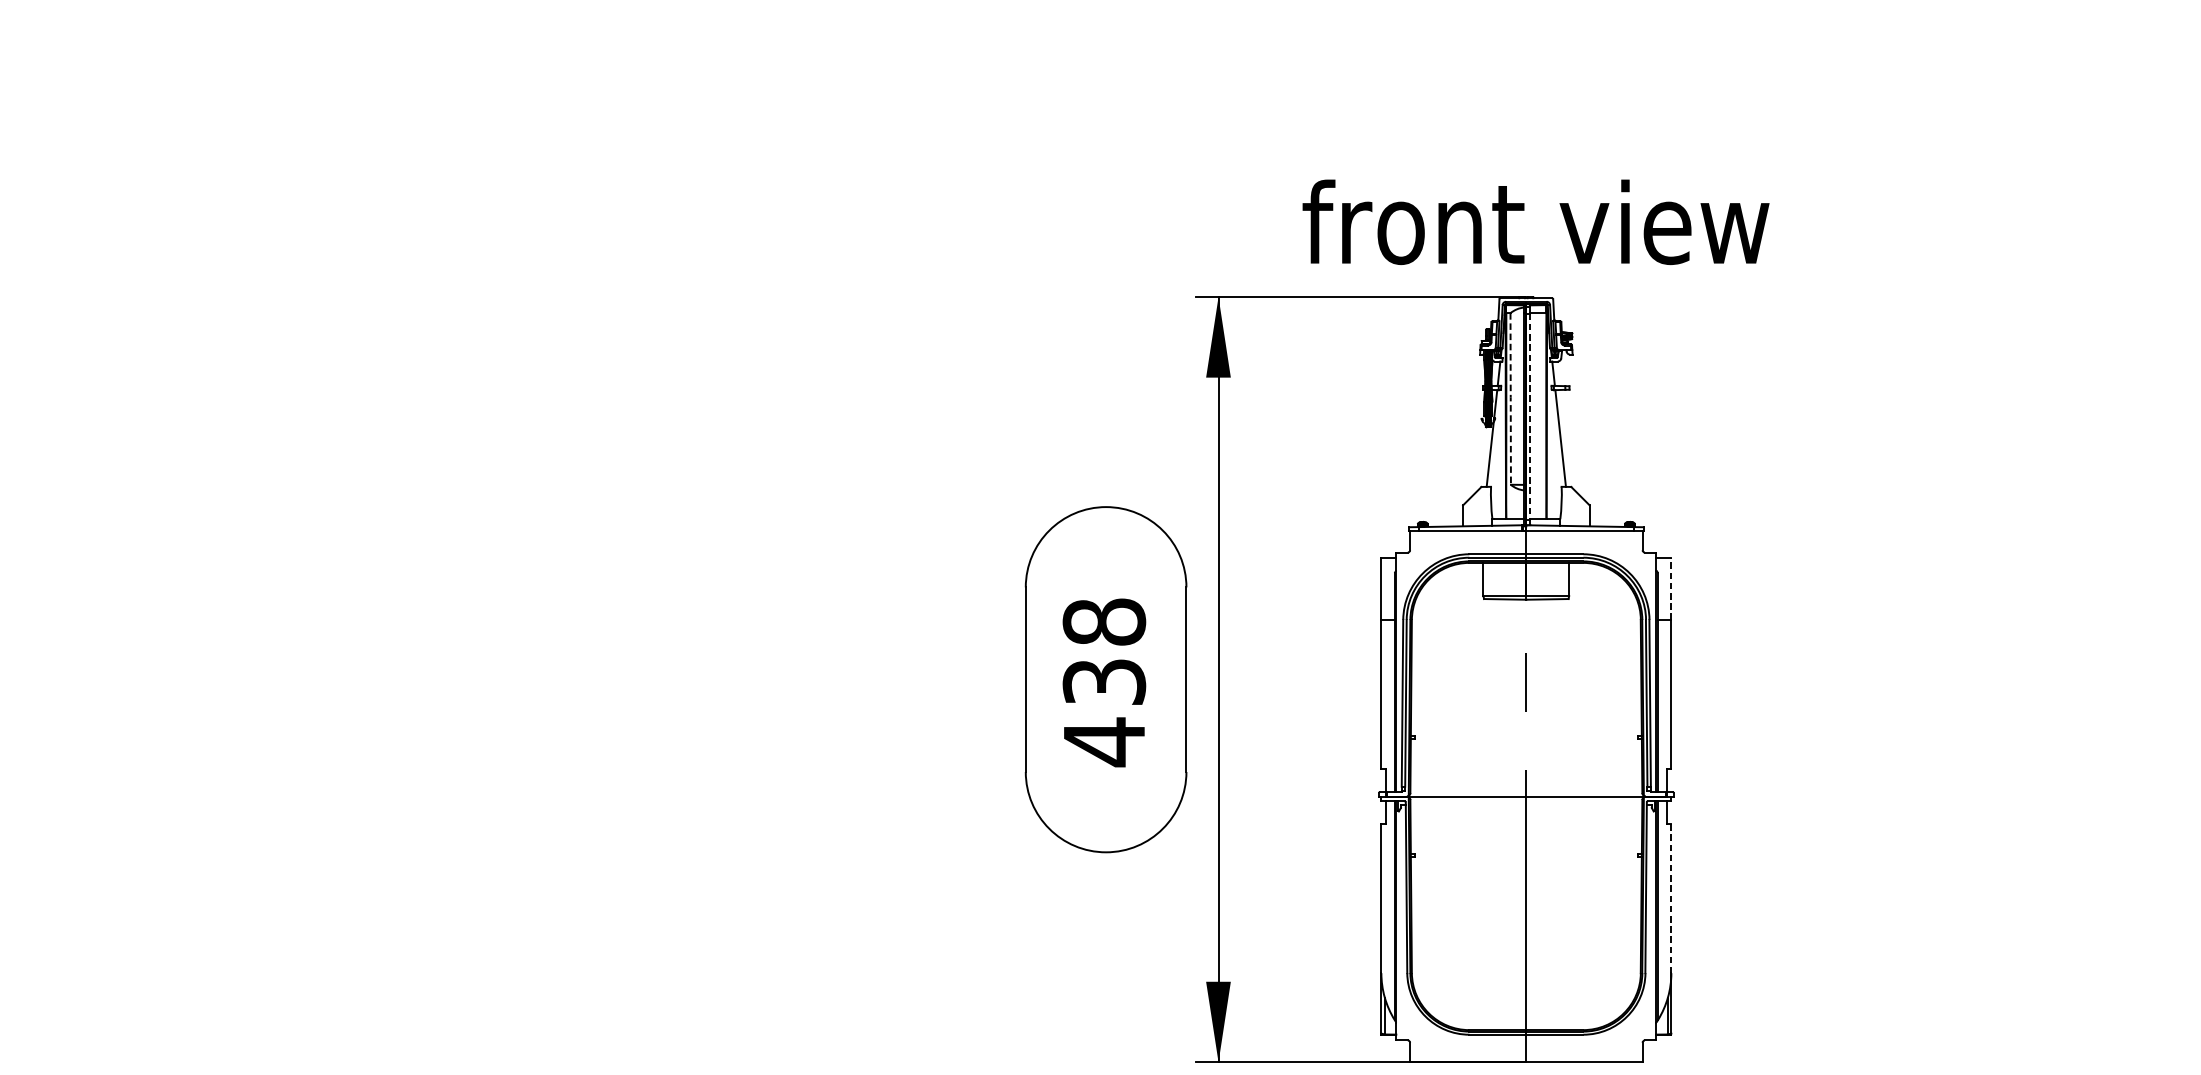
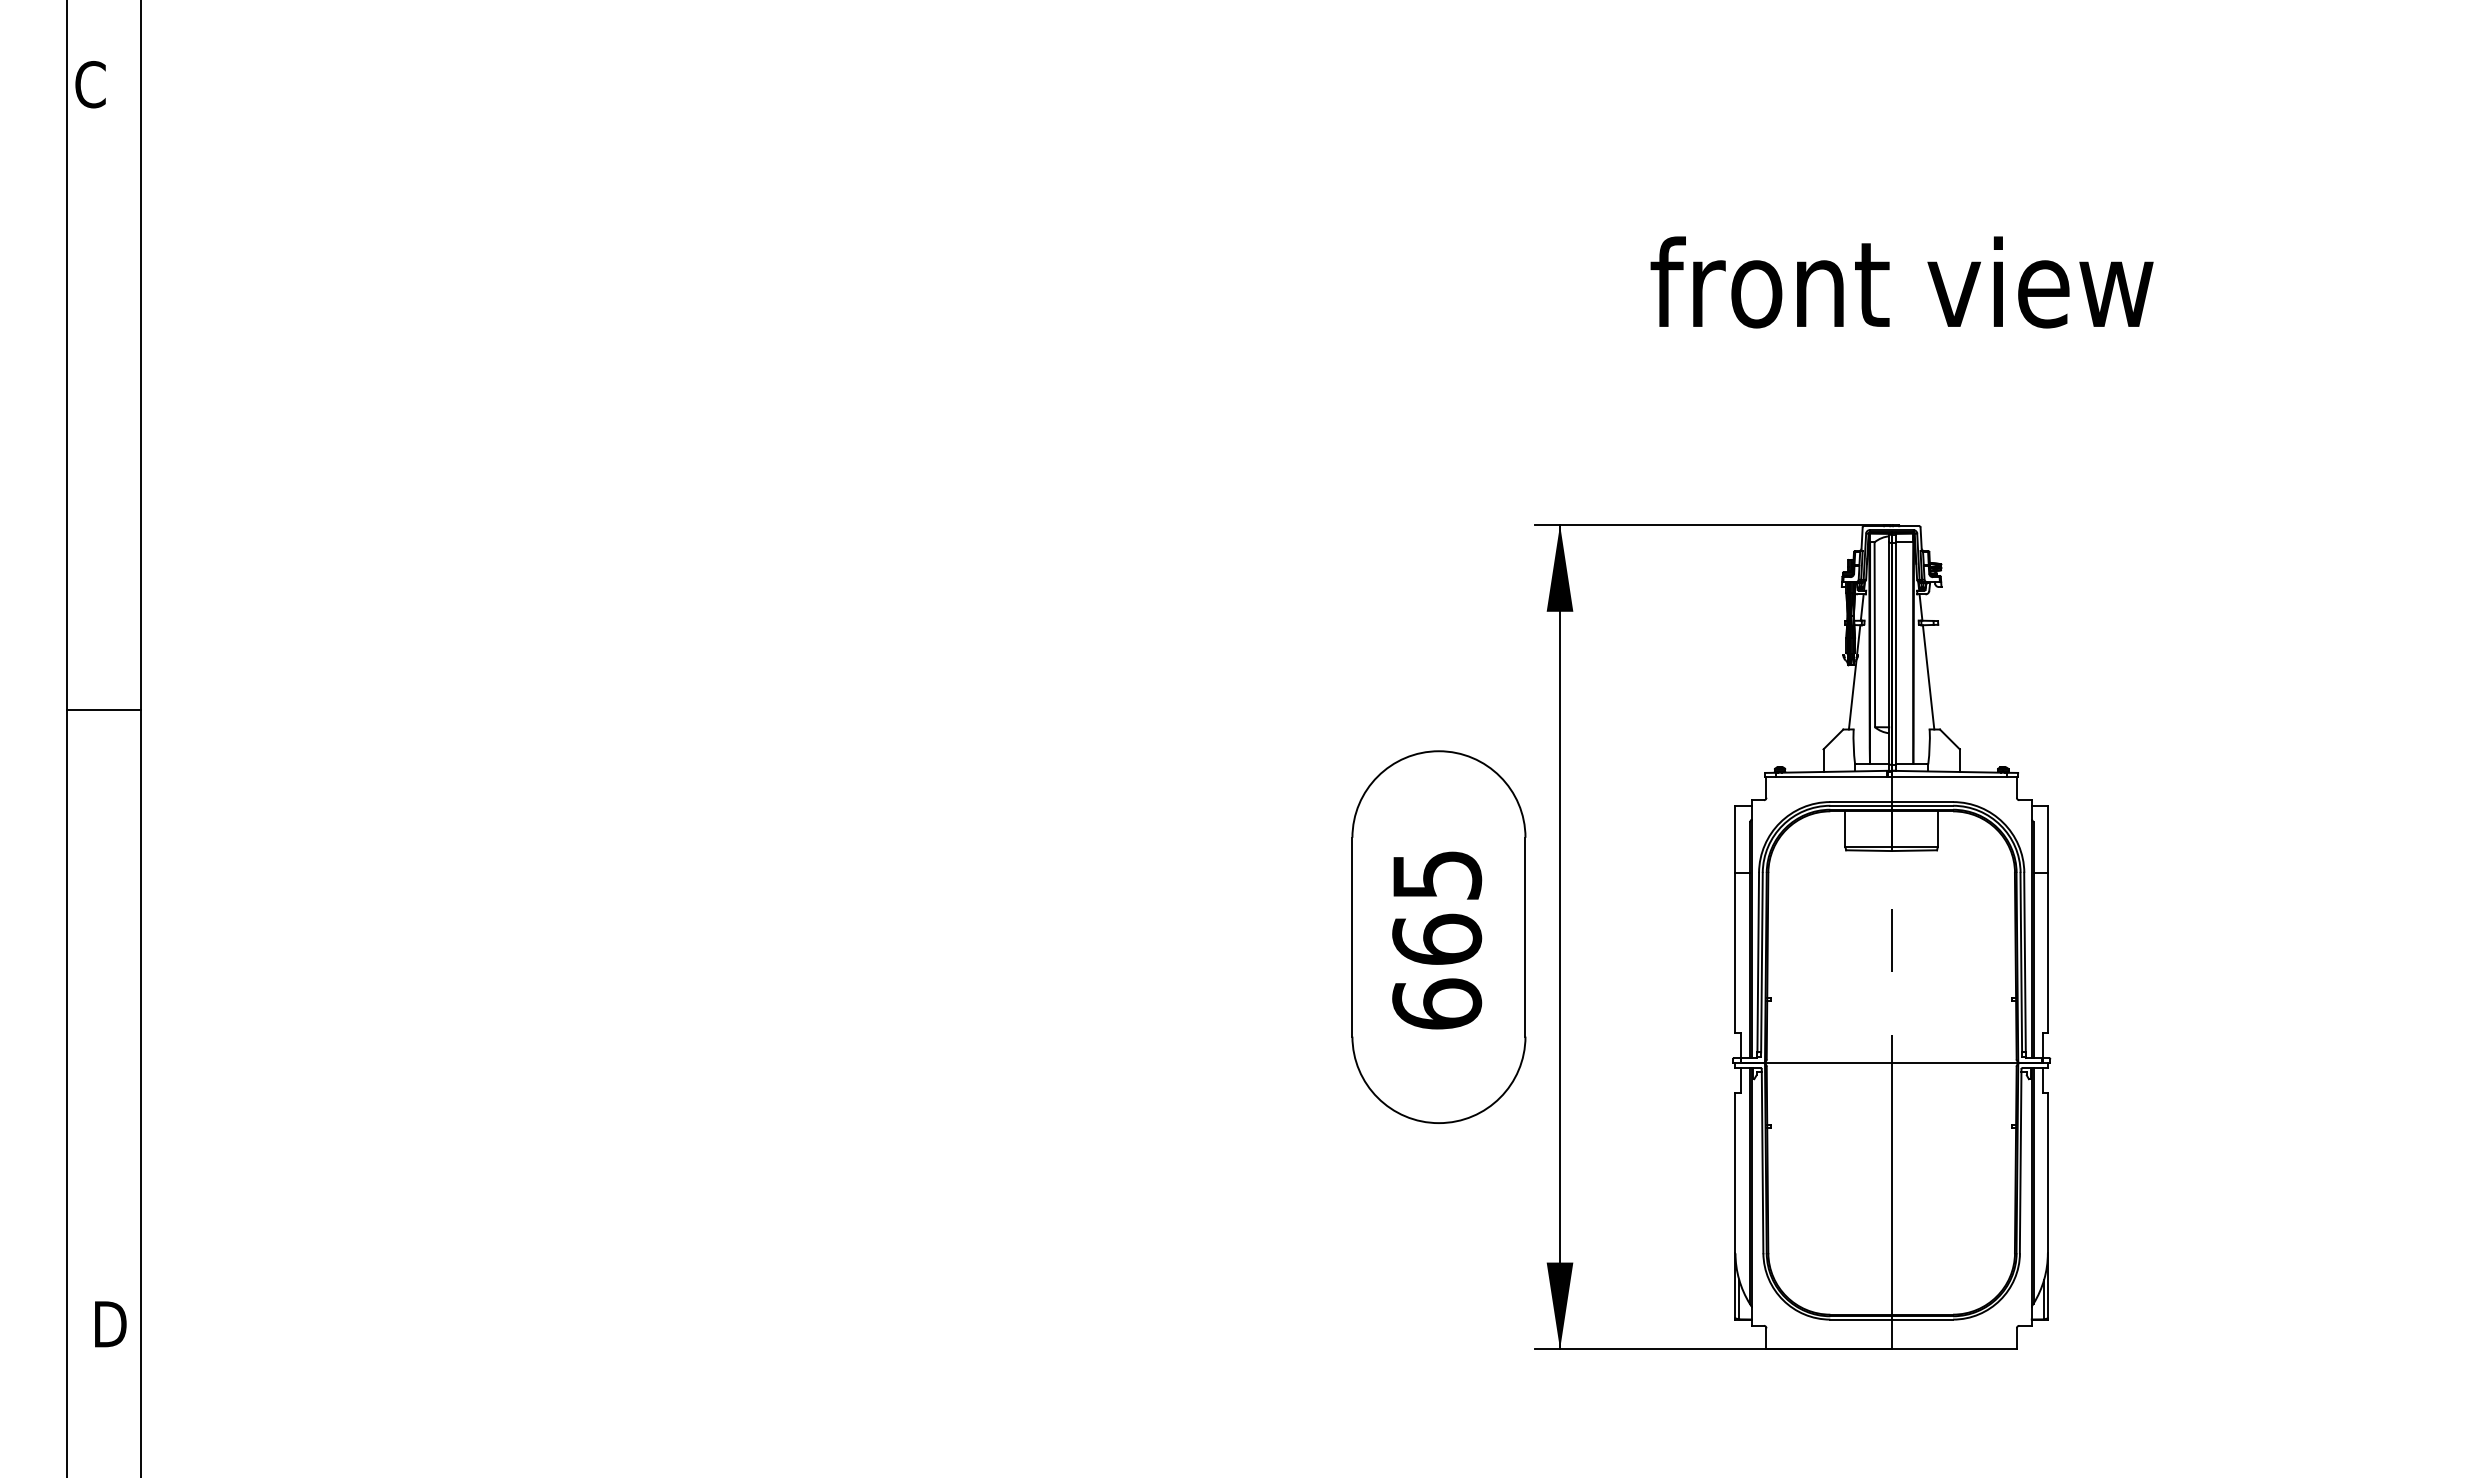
text: (1535, 222) -> (1901, 282), moved
line: (1510, 398) -> (1874, 634), dashed -> solid
line: (1530, 416) -> (1896, 653), dashed -> solid
line: (1671, 589) -> (2047, 839), dashed -> solid
text: (1104, 682) -> (1437, 940), 438 -> 665
line: (1671, 899) -> (2047, 1173), dashed -> solid

